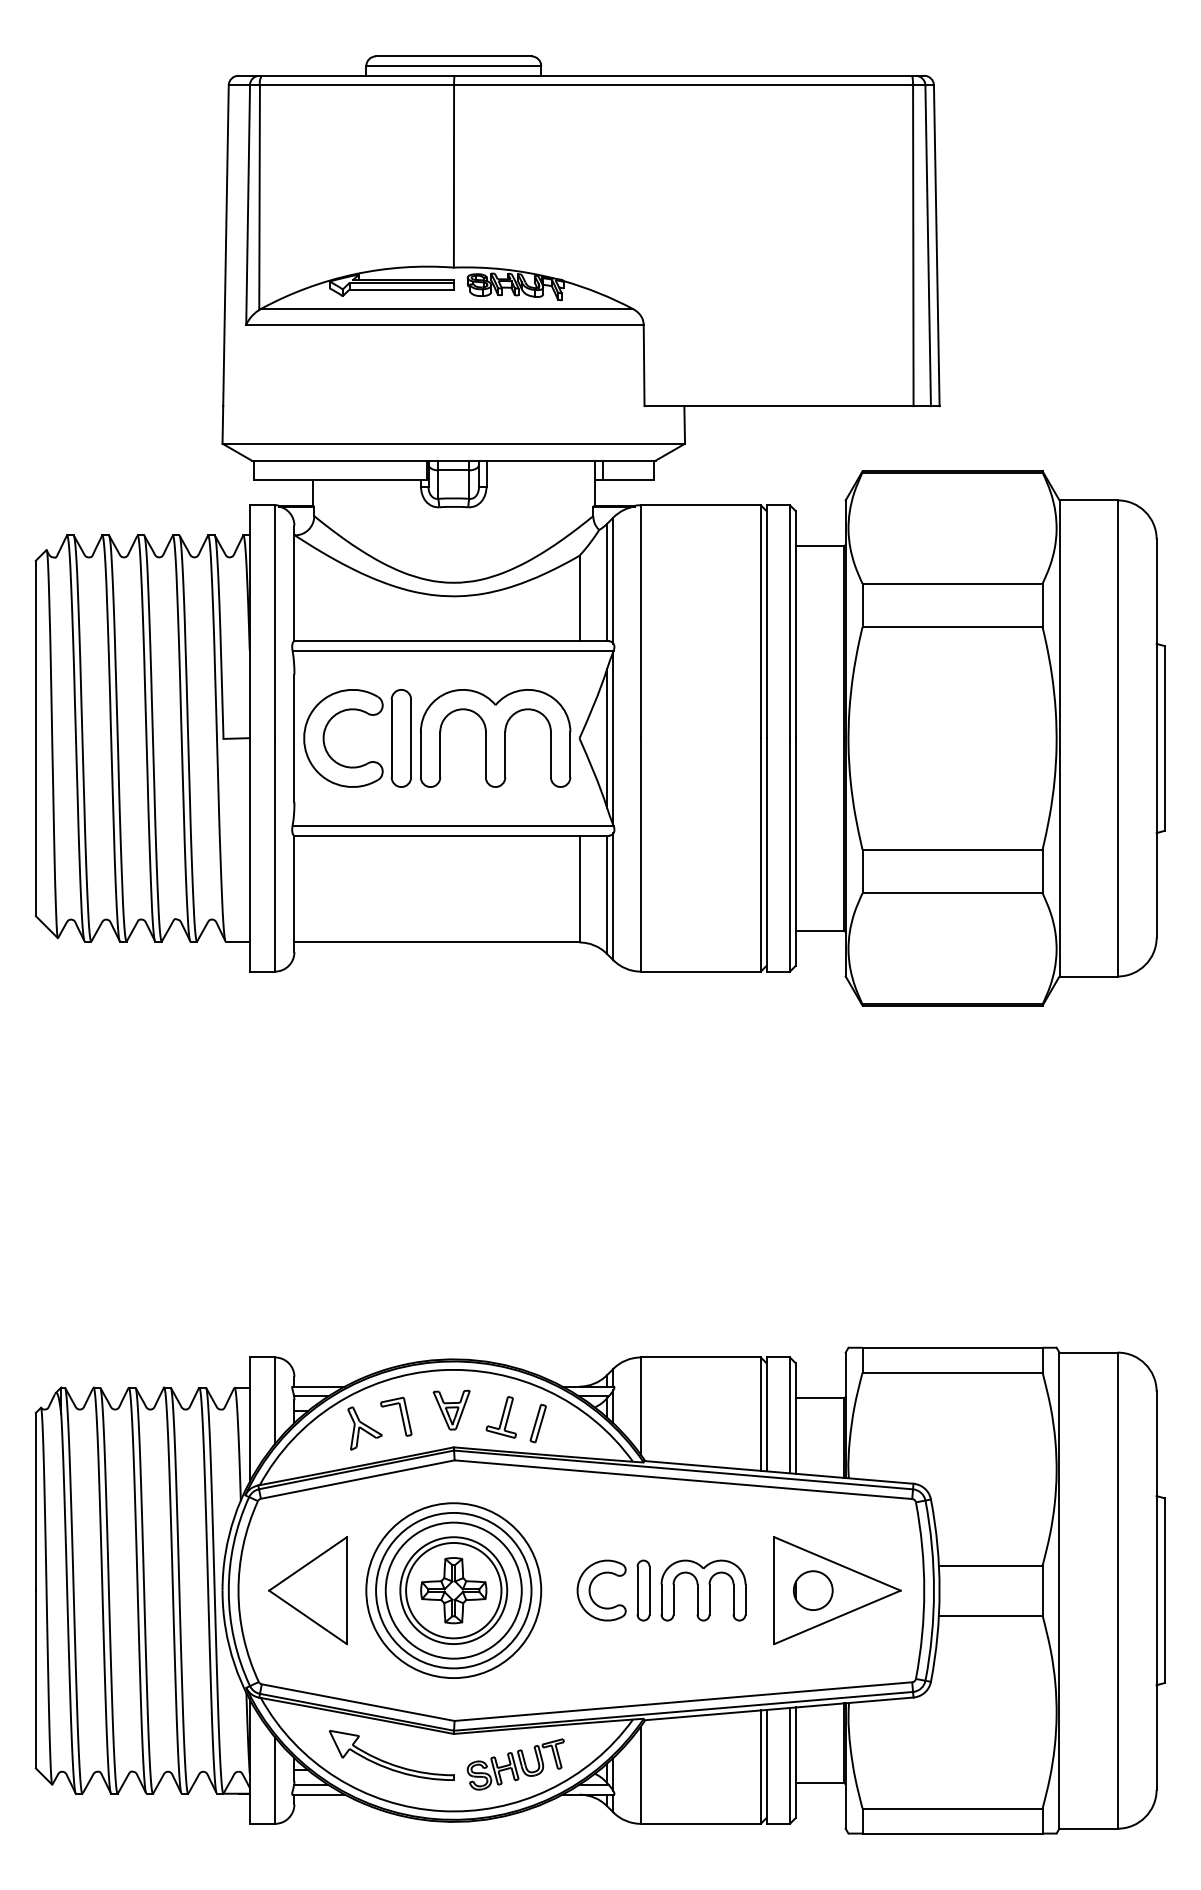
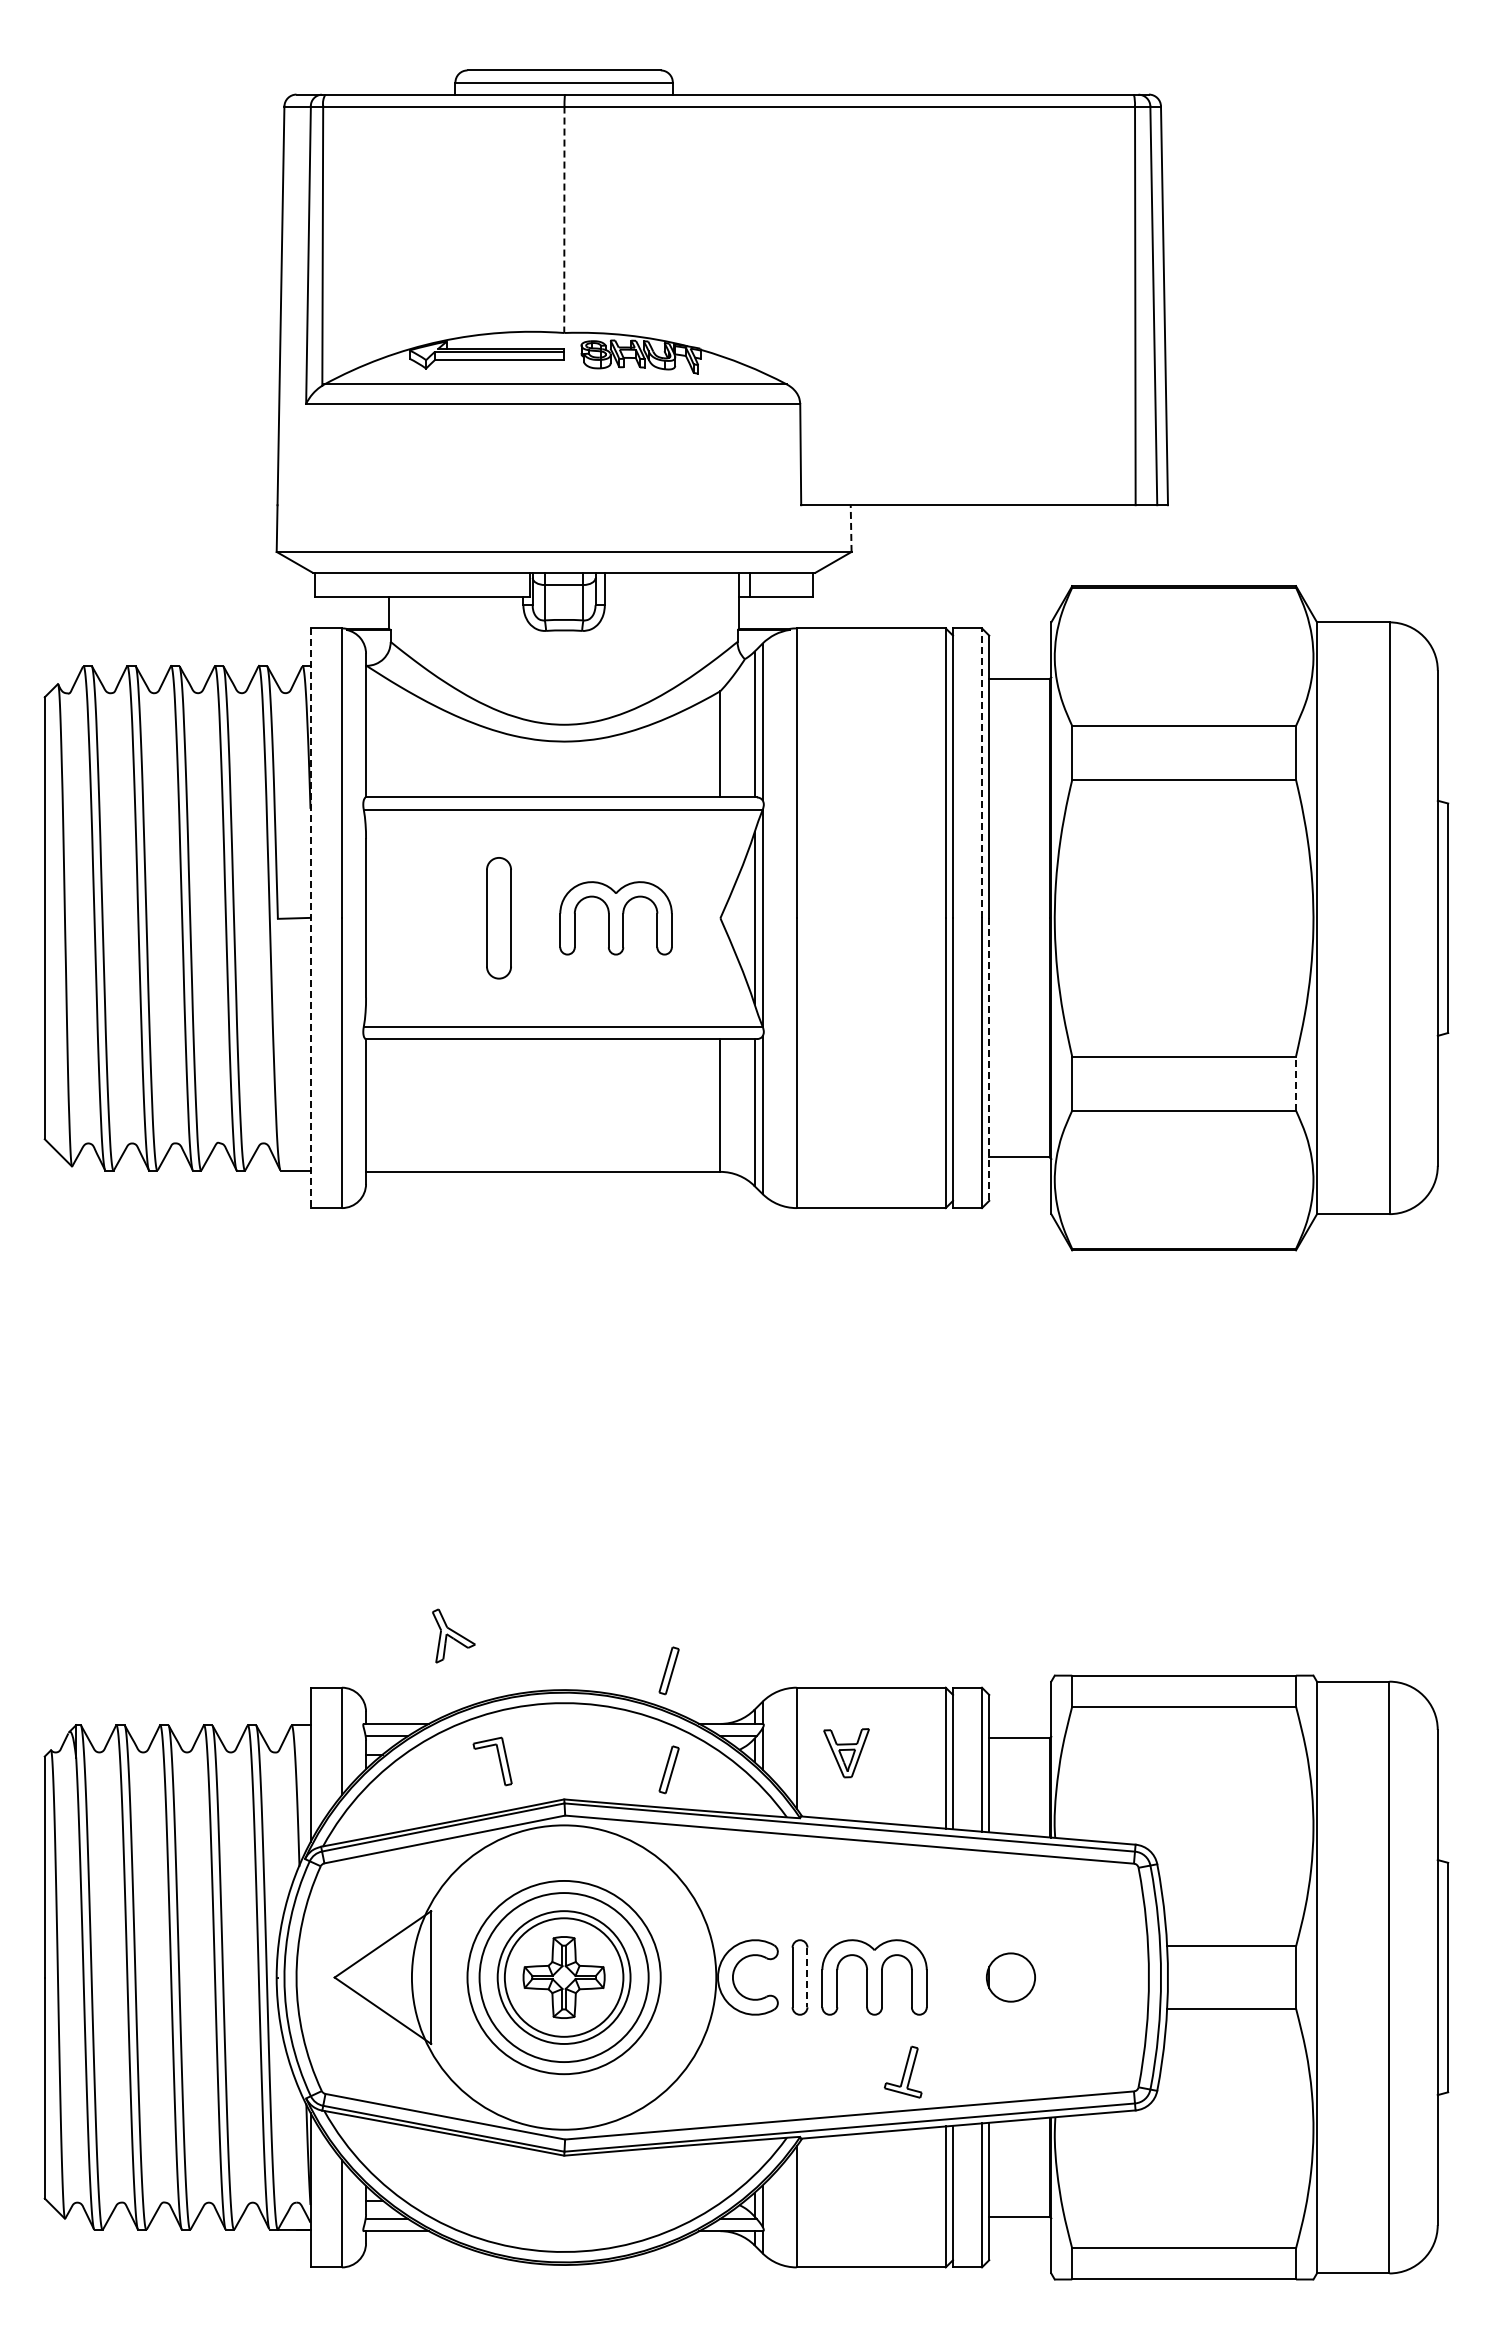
line: (454, 177) -> (564, 220), solid -> dashed
line: (684, 424) -> (851, 528), solid -> dashed
line: (790, 621) -> (982, 773), solid -> dashed
line: (249, 738) -> (310, 918), solid -> dashed
part: (324, 738) -> (403, 918), removed
part: (495, 738) -> (615, 918), size x0.6
line: (795, 852) -> (989, 1060), solid -> dashed
line: (1042, 871) -> (1296, 1083), solid -> dashed
part: (537, 1343) -> (668, 1670), added
part: (451, 1410) -> (846, 1753), moved
part: (500, 1416) -> (902, 2071), moved
part: (364, 1428) -> (453, 1635), moved
circle: (453, 1590) -> (563, 1977), size x1.4
line: (649, 1590) -> (807, 1977), solid -> dashed
part: (837, 1590) -> (1040, 1977), removed
part: (389, 1762) -> (484, 2191), removed
part: (515, 1764) -> (640, 2193), removed

